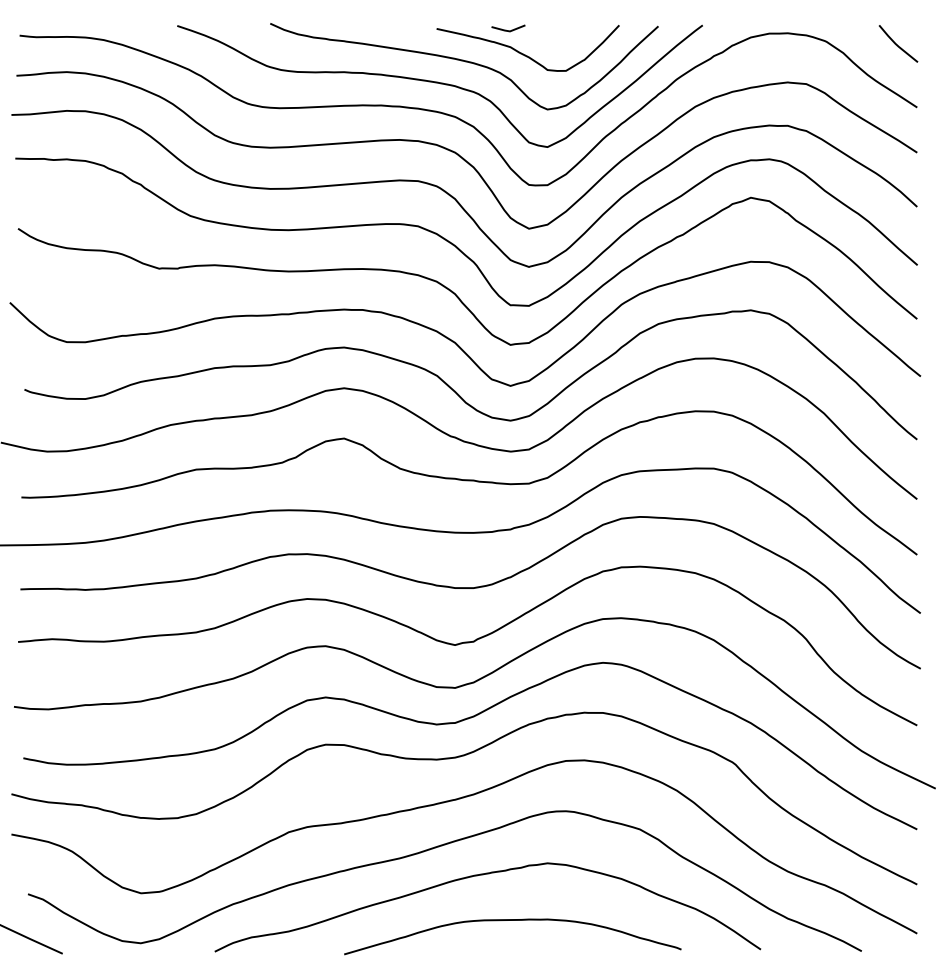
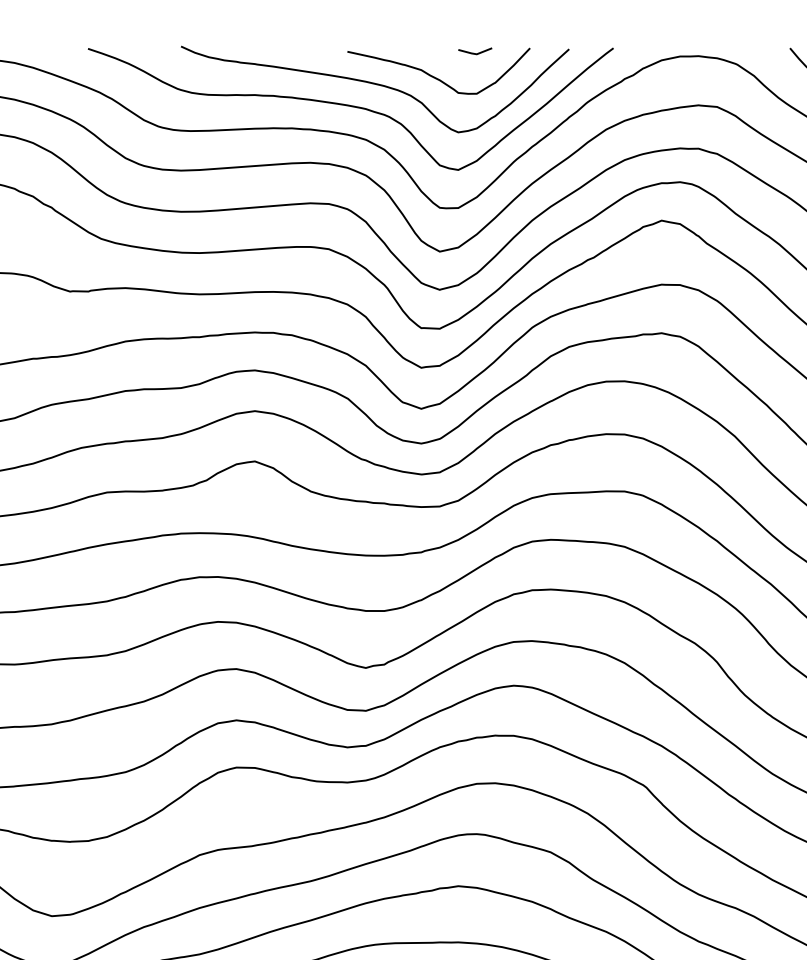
line: (508, 30) -> (475, 53), moved

